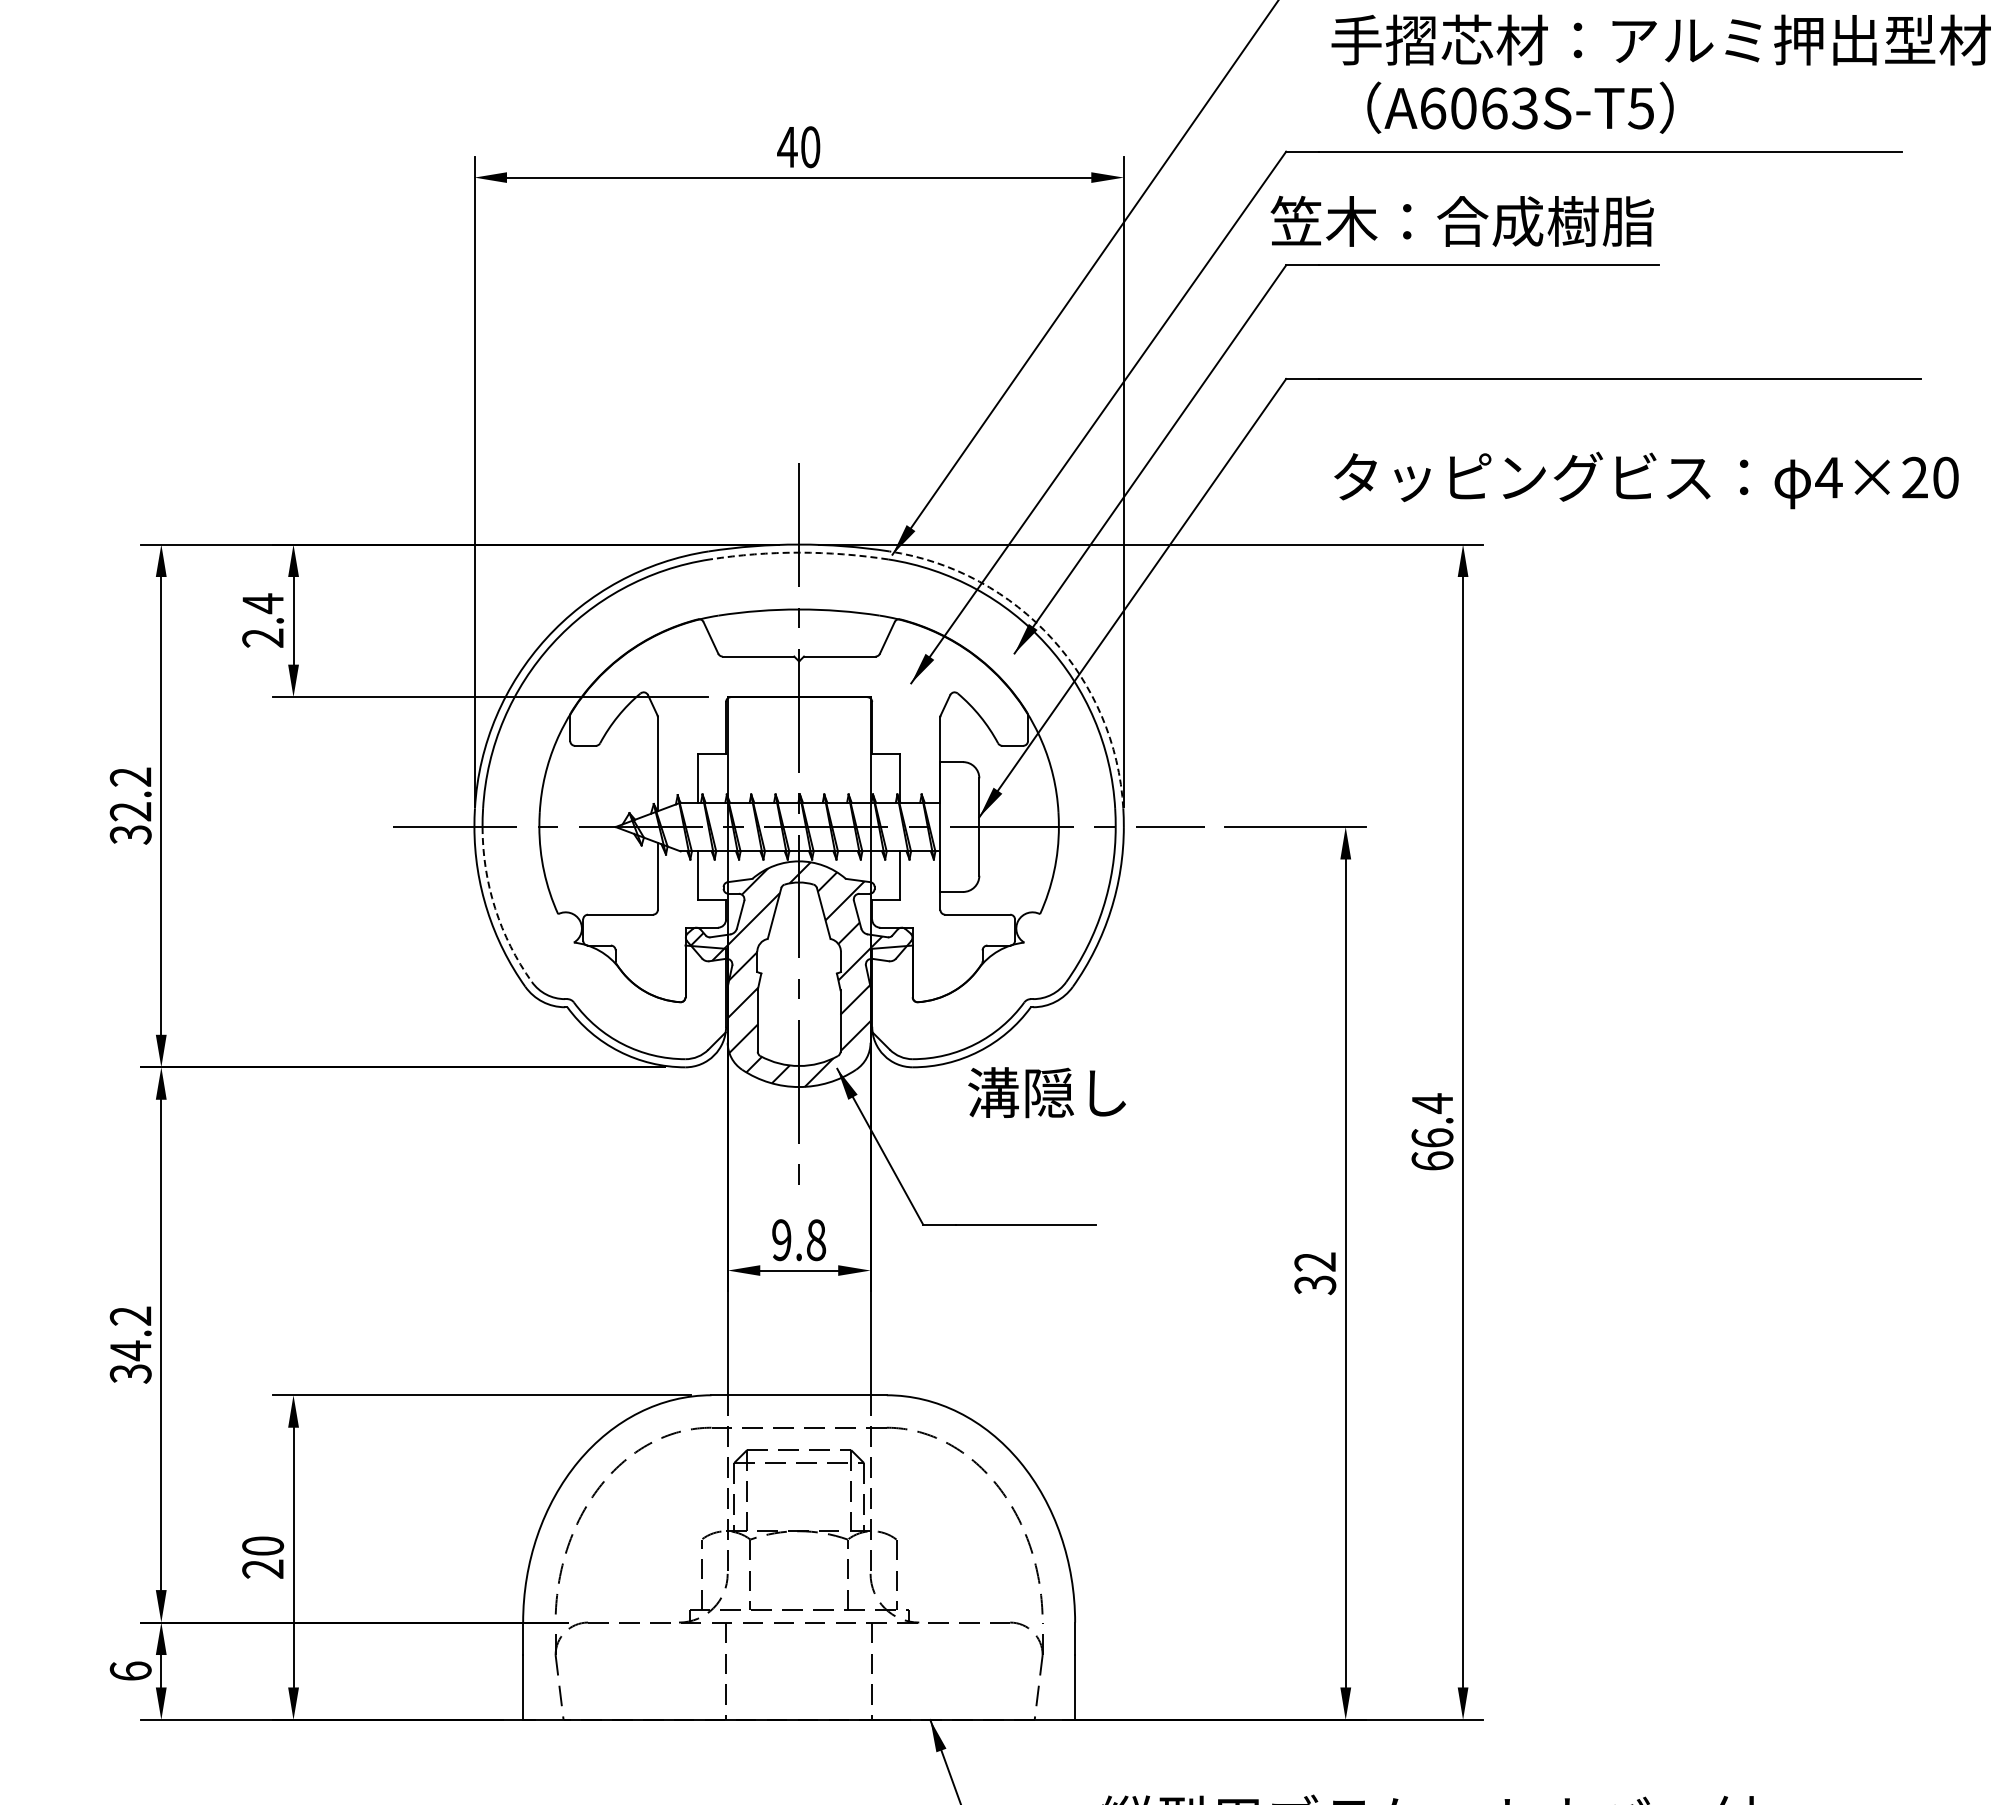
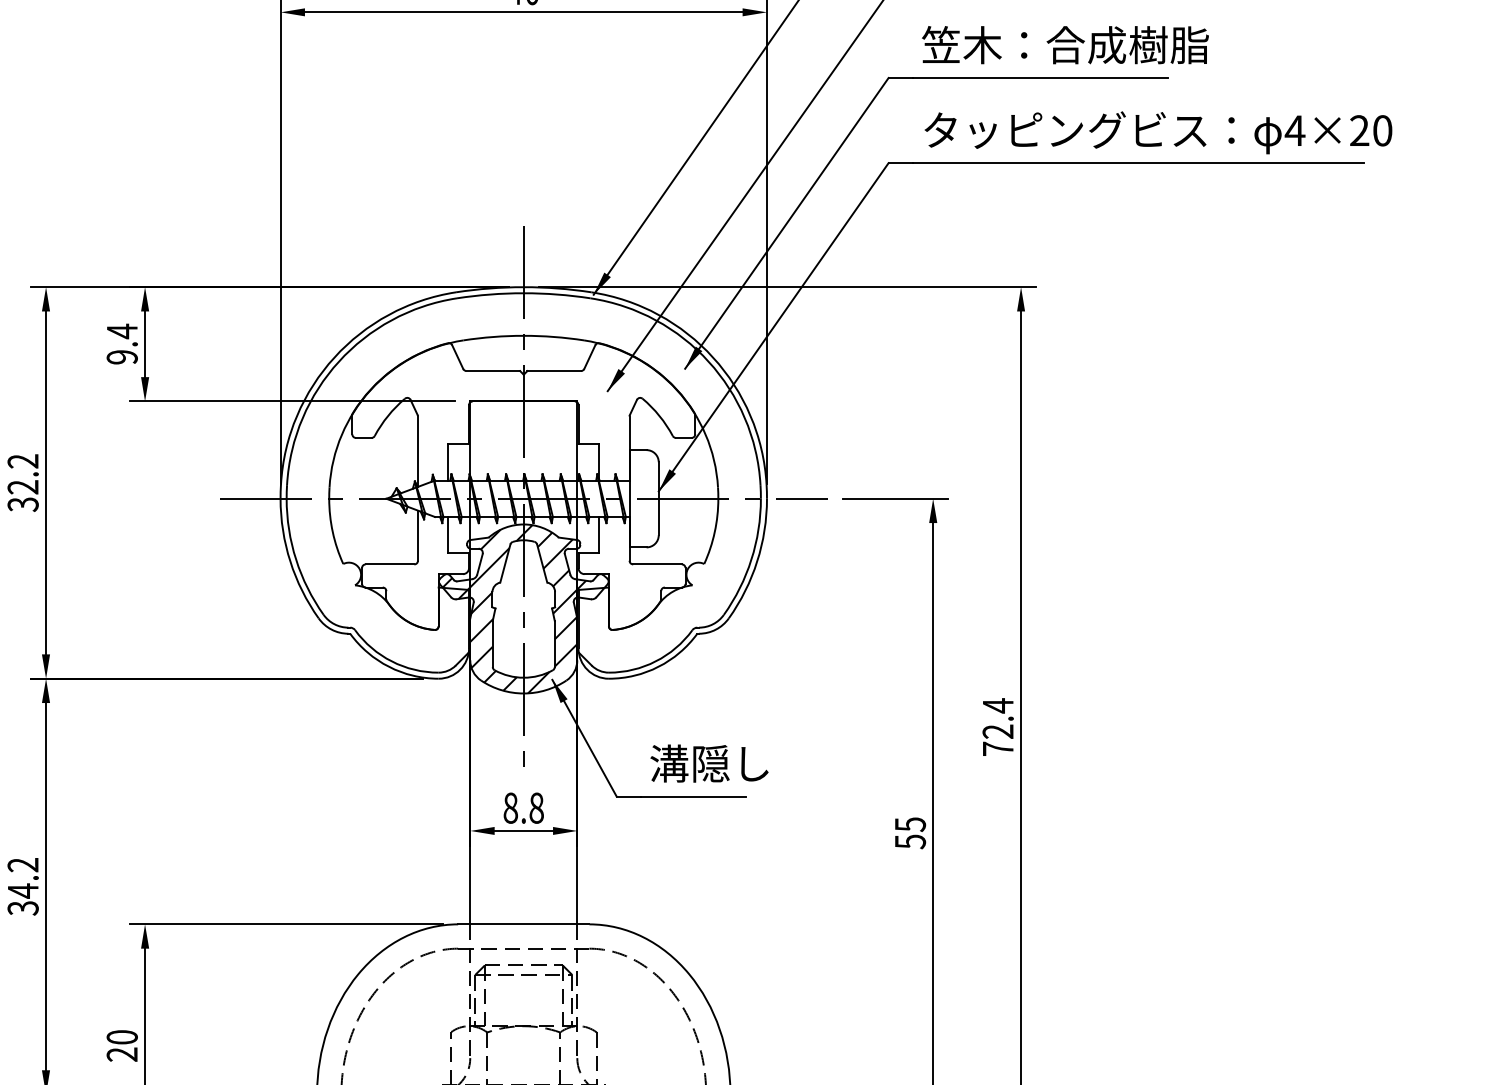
text: (1461, 220) -> (1064, 44), moved
text: (1646, 480) -> (1158, 132), moved
arc: (799, 552) -> (524, 293), dashed -> solid
text: (263, 637) -> (122, 356), 2.4 -> 9.4
arc: (1051, 638) -> (712, 357), dashed -> solid
arc: (495, 908) -> (296, 559), dashed -> solid
text: (1046, 1092) -> (709, 763), moved
text: (1432, 1149) -> (998, 740), 66.4 -> 72.4
text: (781, 1240) -> (510, 808), 9.8 -> 8.8
text: (1315, 1273) -> (910, 833), 32 -> 55

